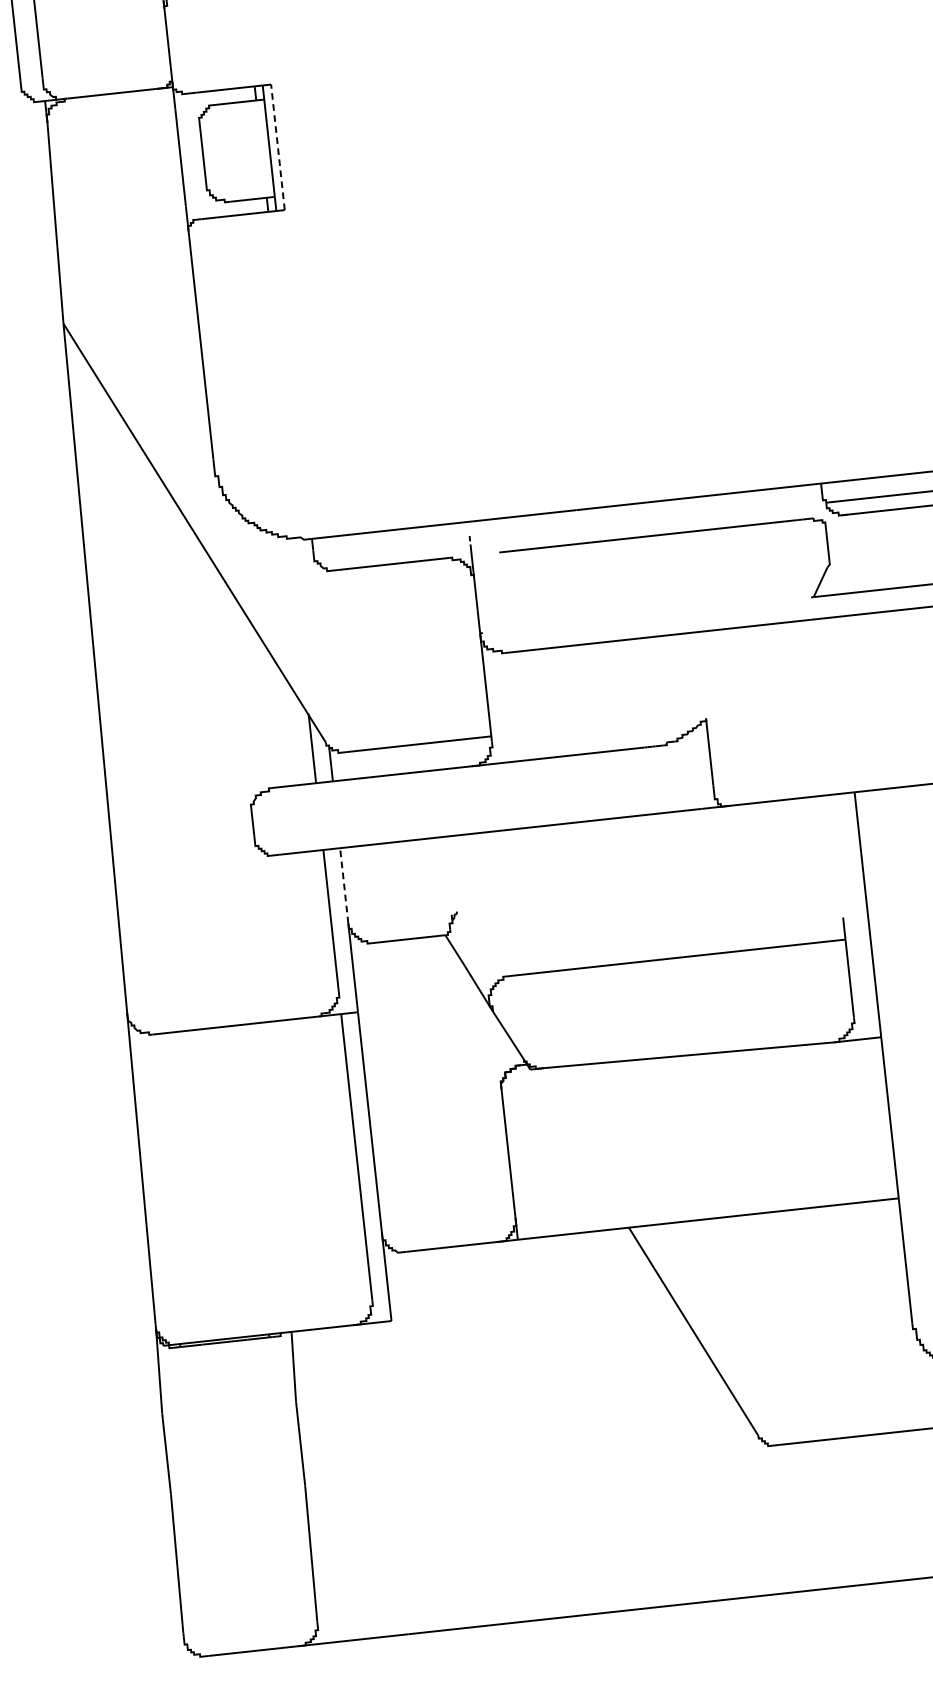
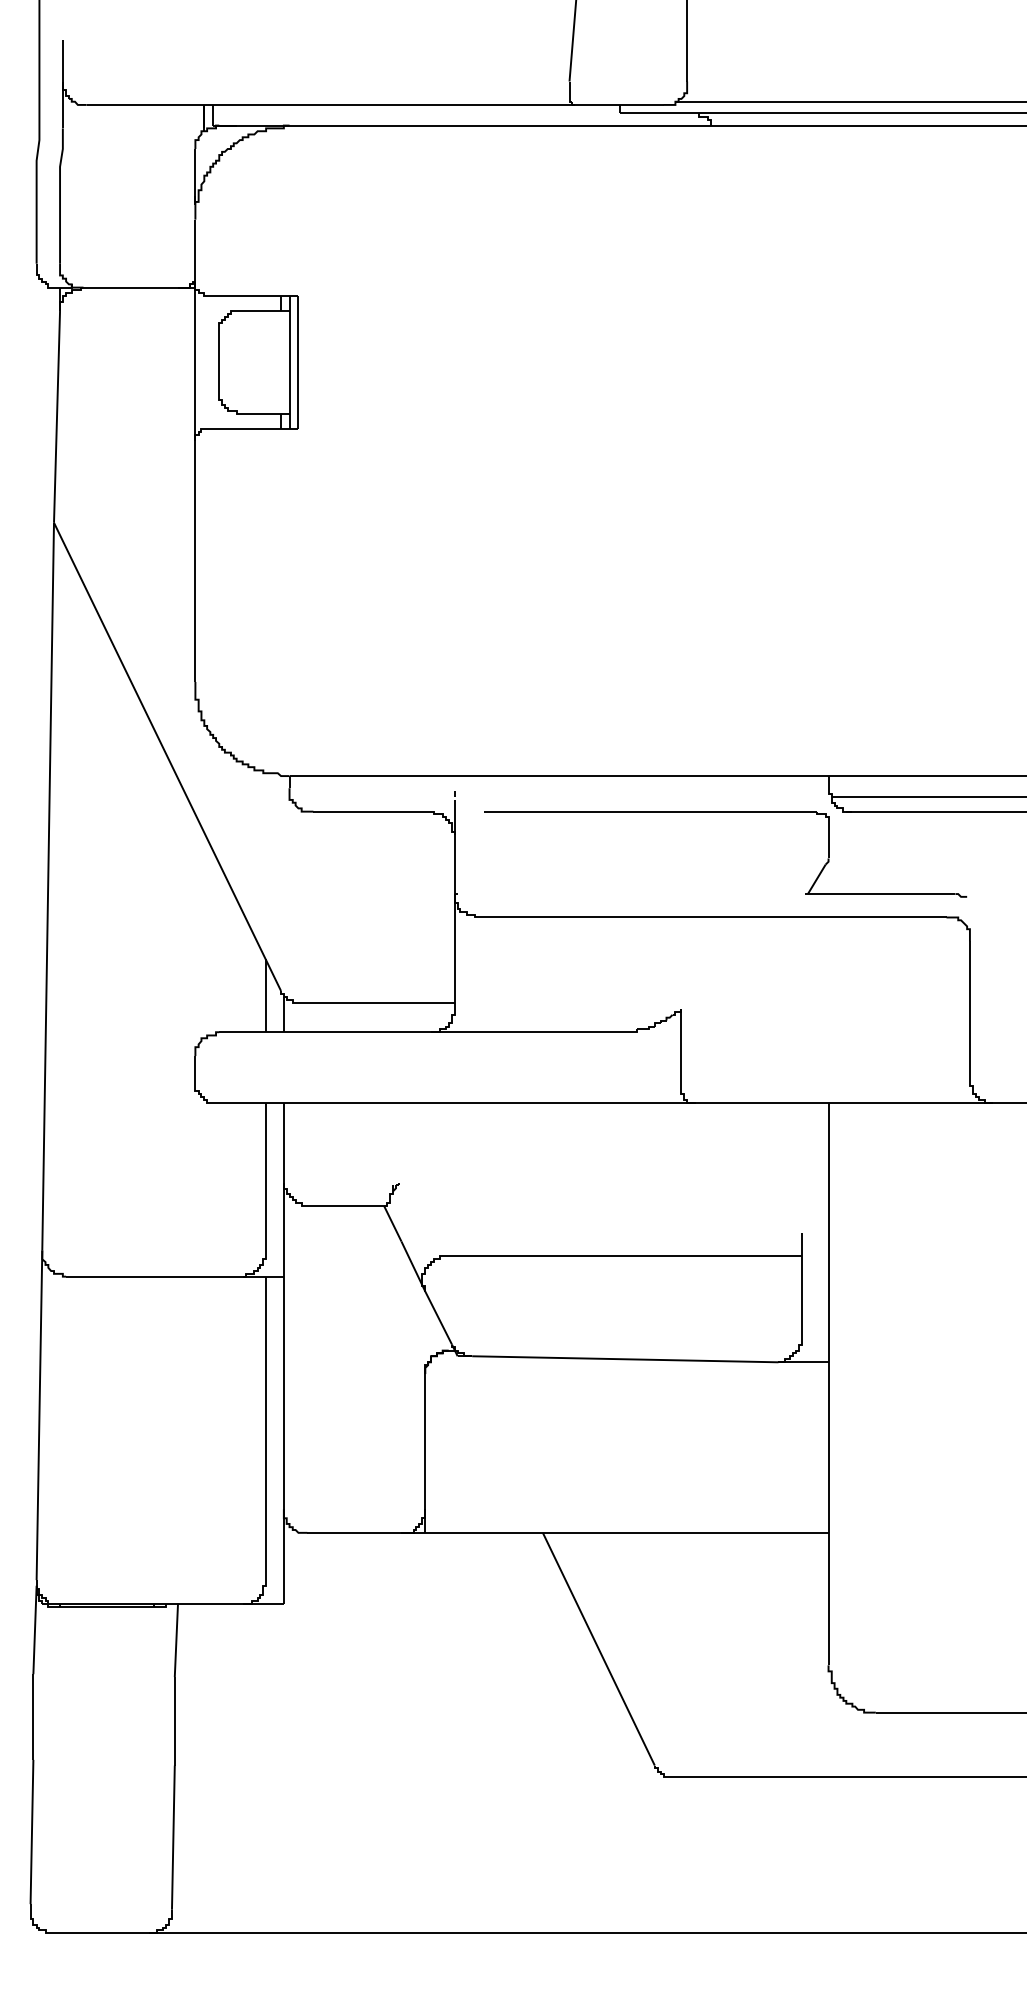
line: (278, 147) -> (298, 362), dashed -> solid
line: (343, 885) -> (283, 1142), dashed -> solid

